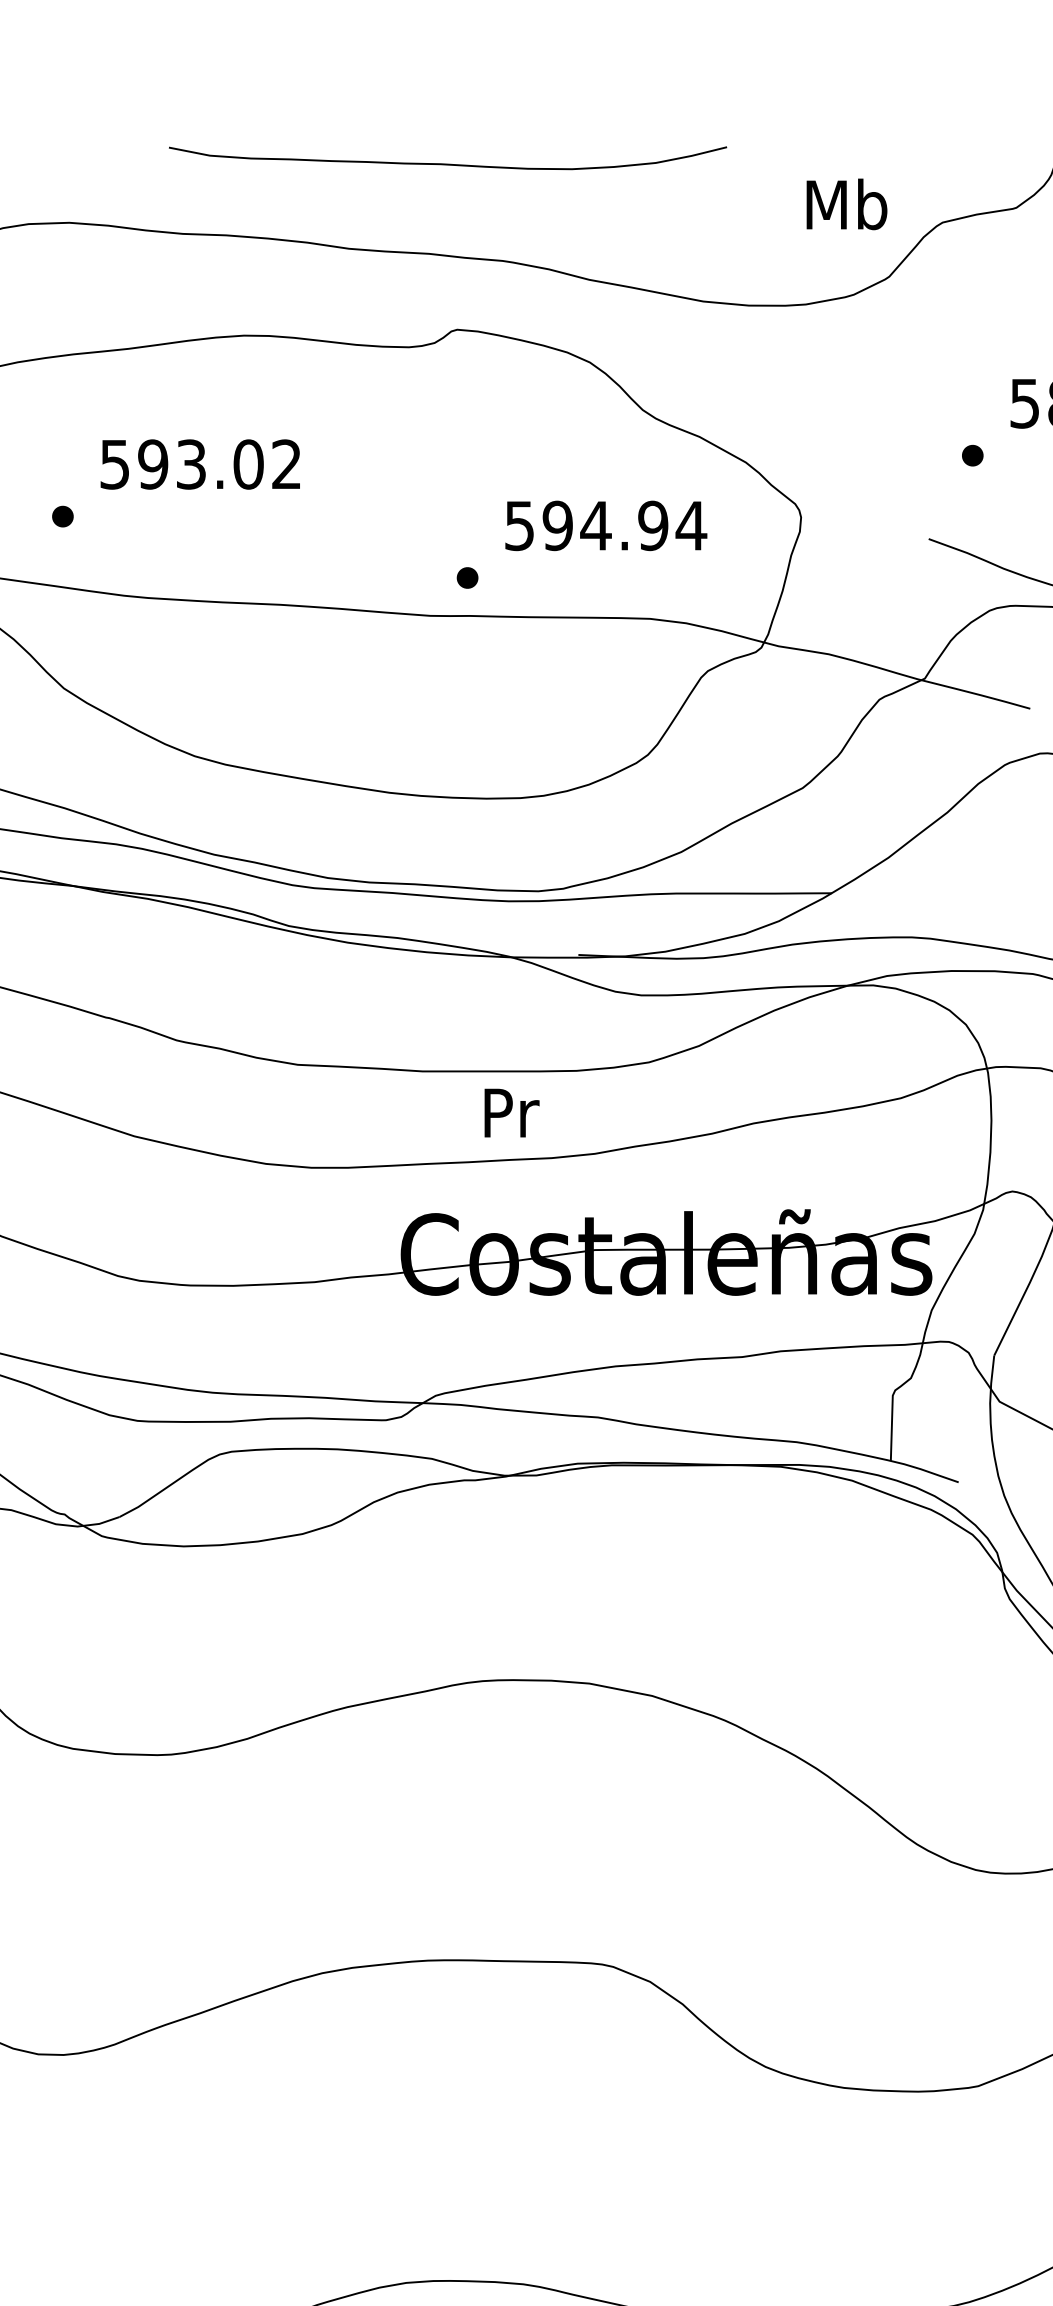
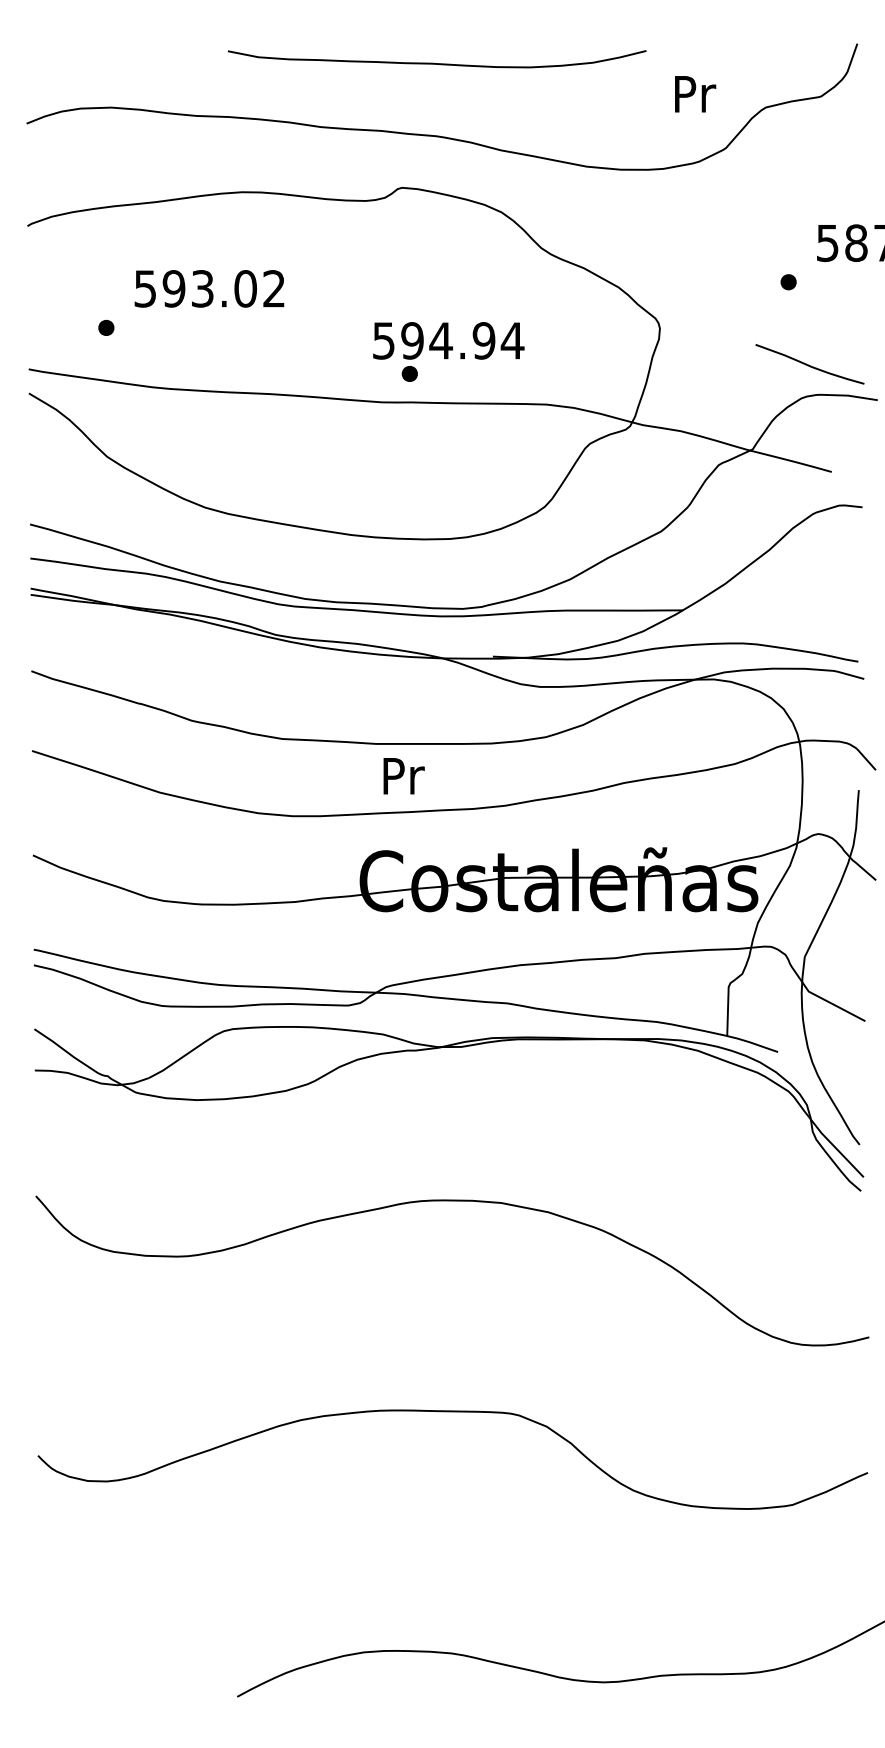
curve: (444, 162) -> (434, 62), moved
text: (847, 203) -> (694, 93), Mb -> Pr
text: (605, 525) -> (448, 340), moved
text: (511, 1113) -> (403, 776), moved

